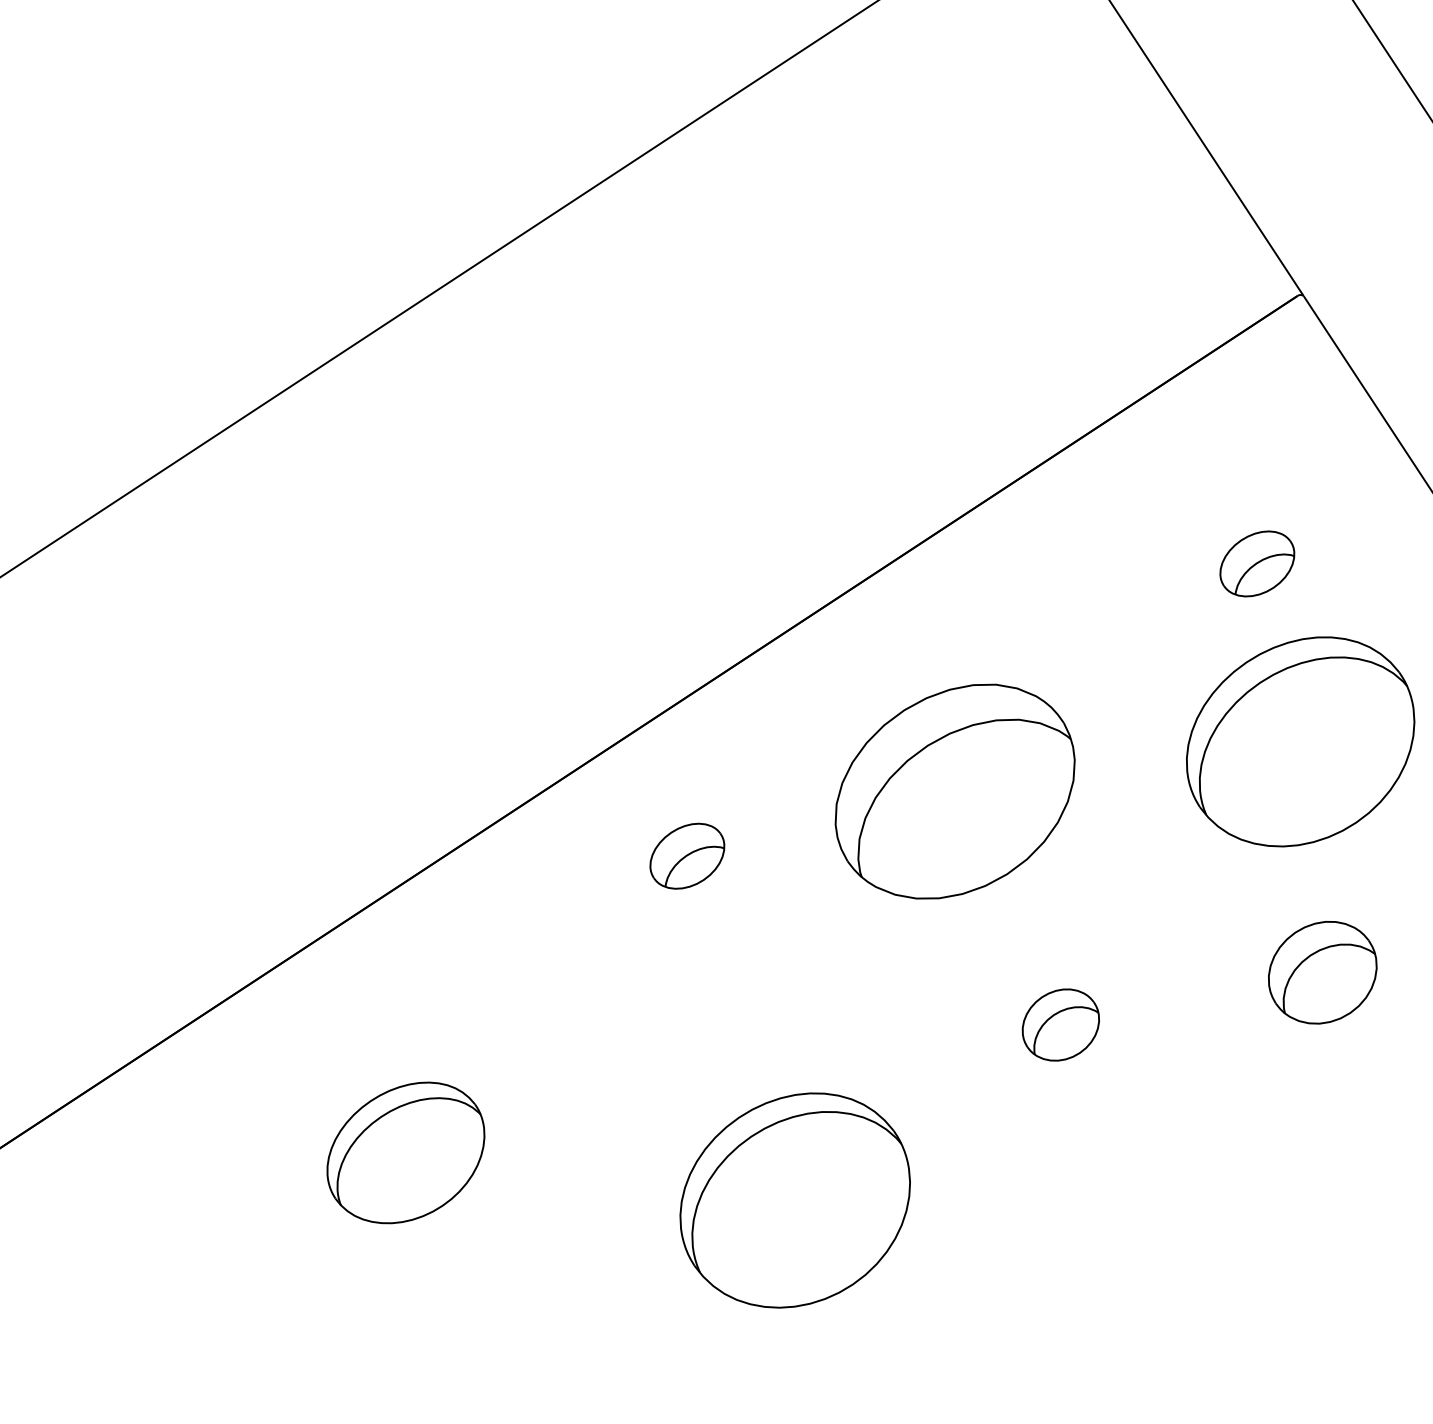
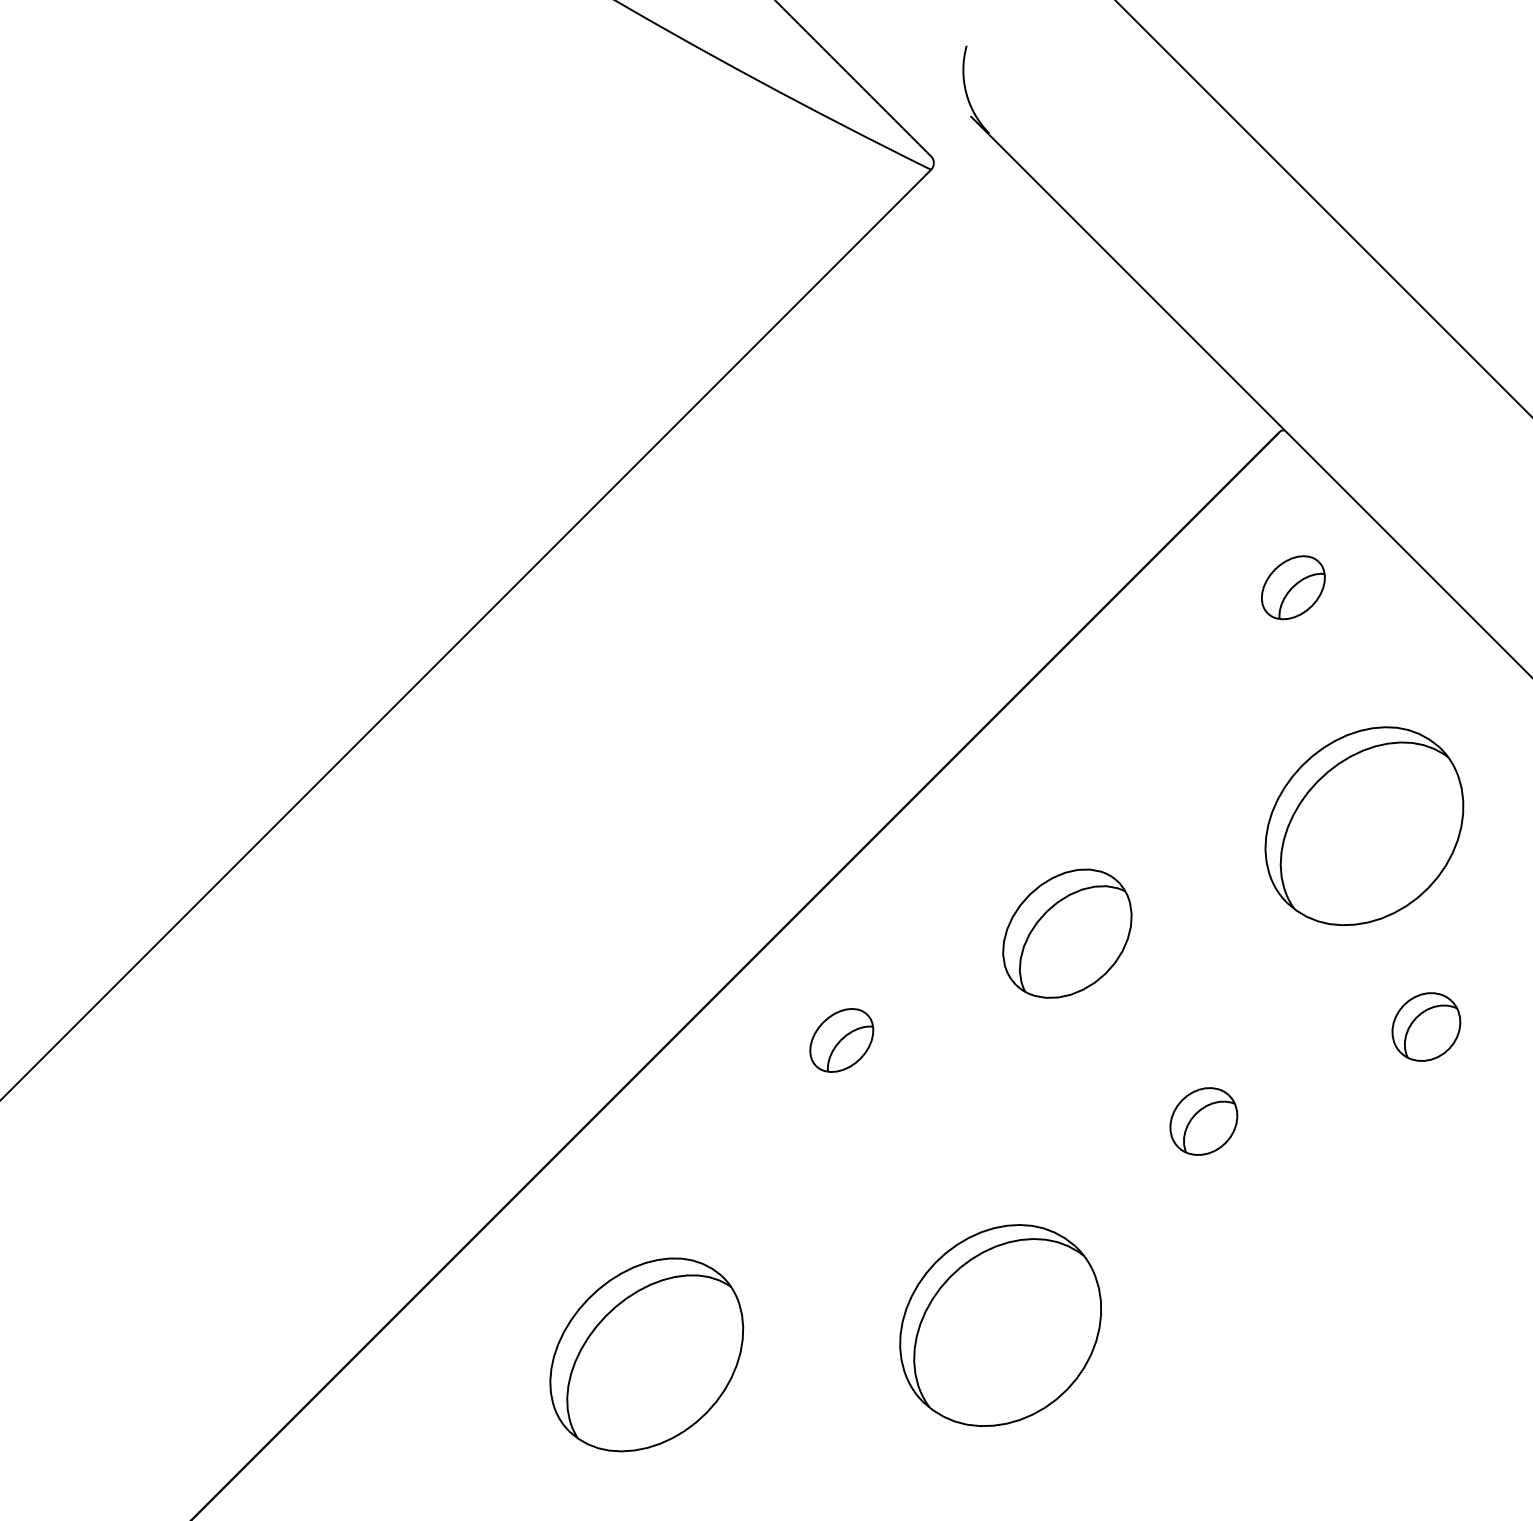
part: (1257, 563) -> (1293, 587), moved
part: (955, 791) -> (1067, 933), size x0.62
part: (1323, 972) -> (1426, 1026), size x0.71
part: (405, 1152) -> (646, 1354), size x1.43

